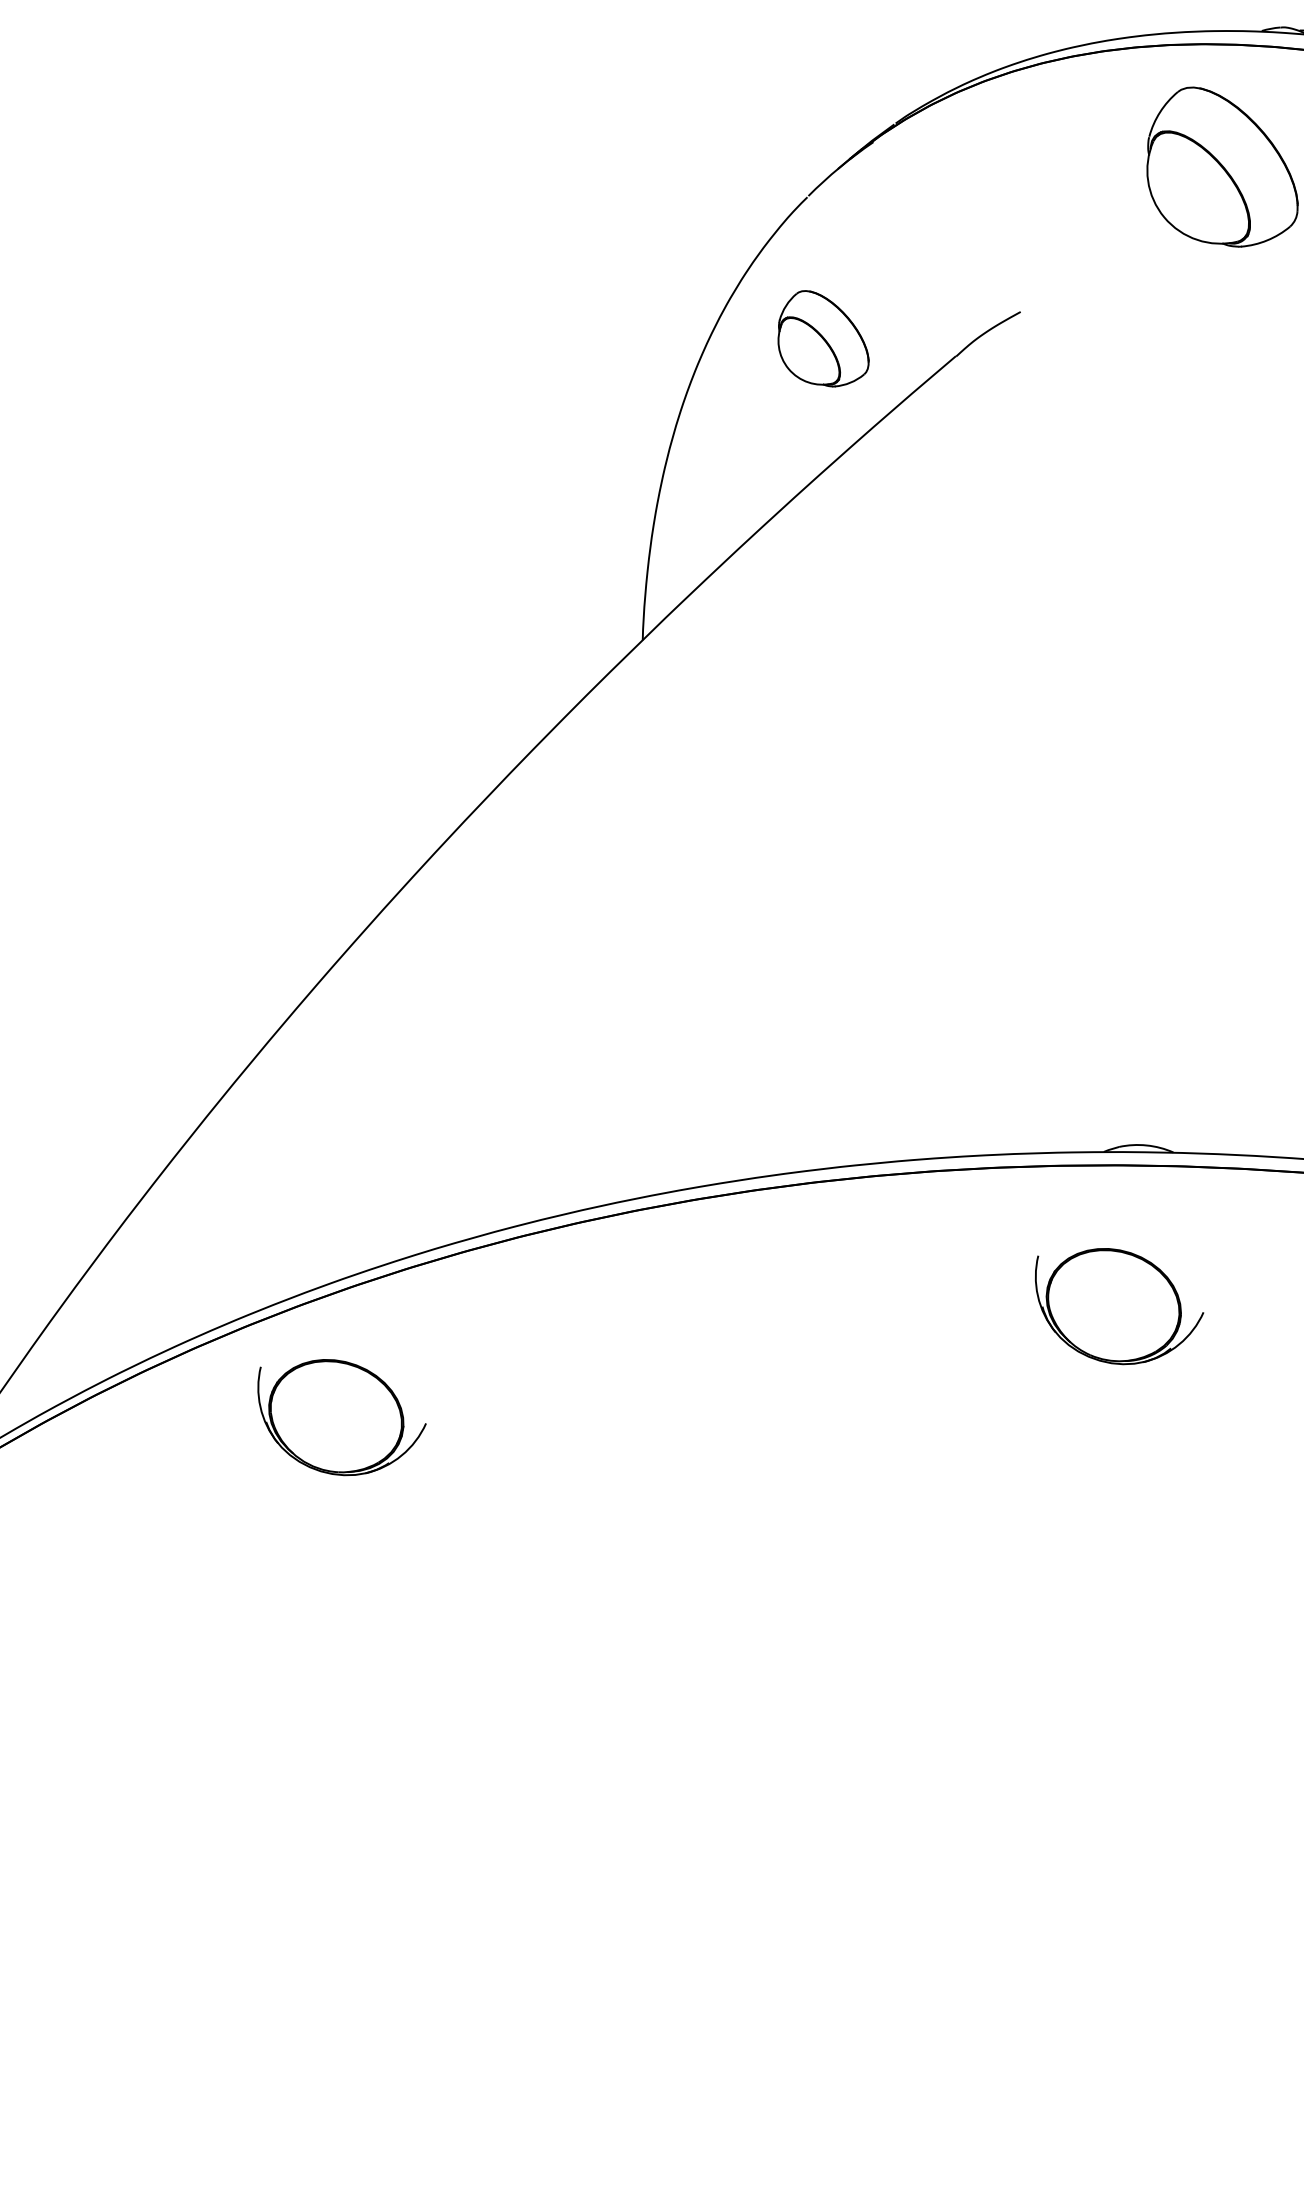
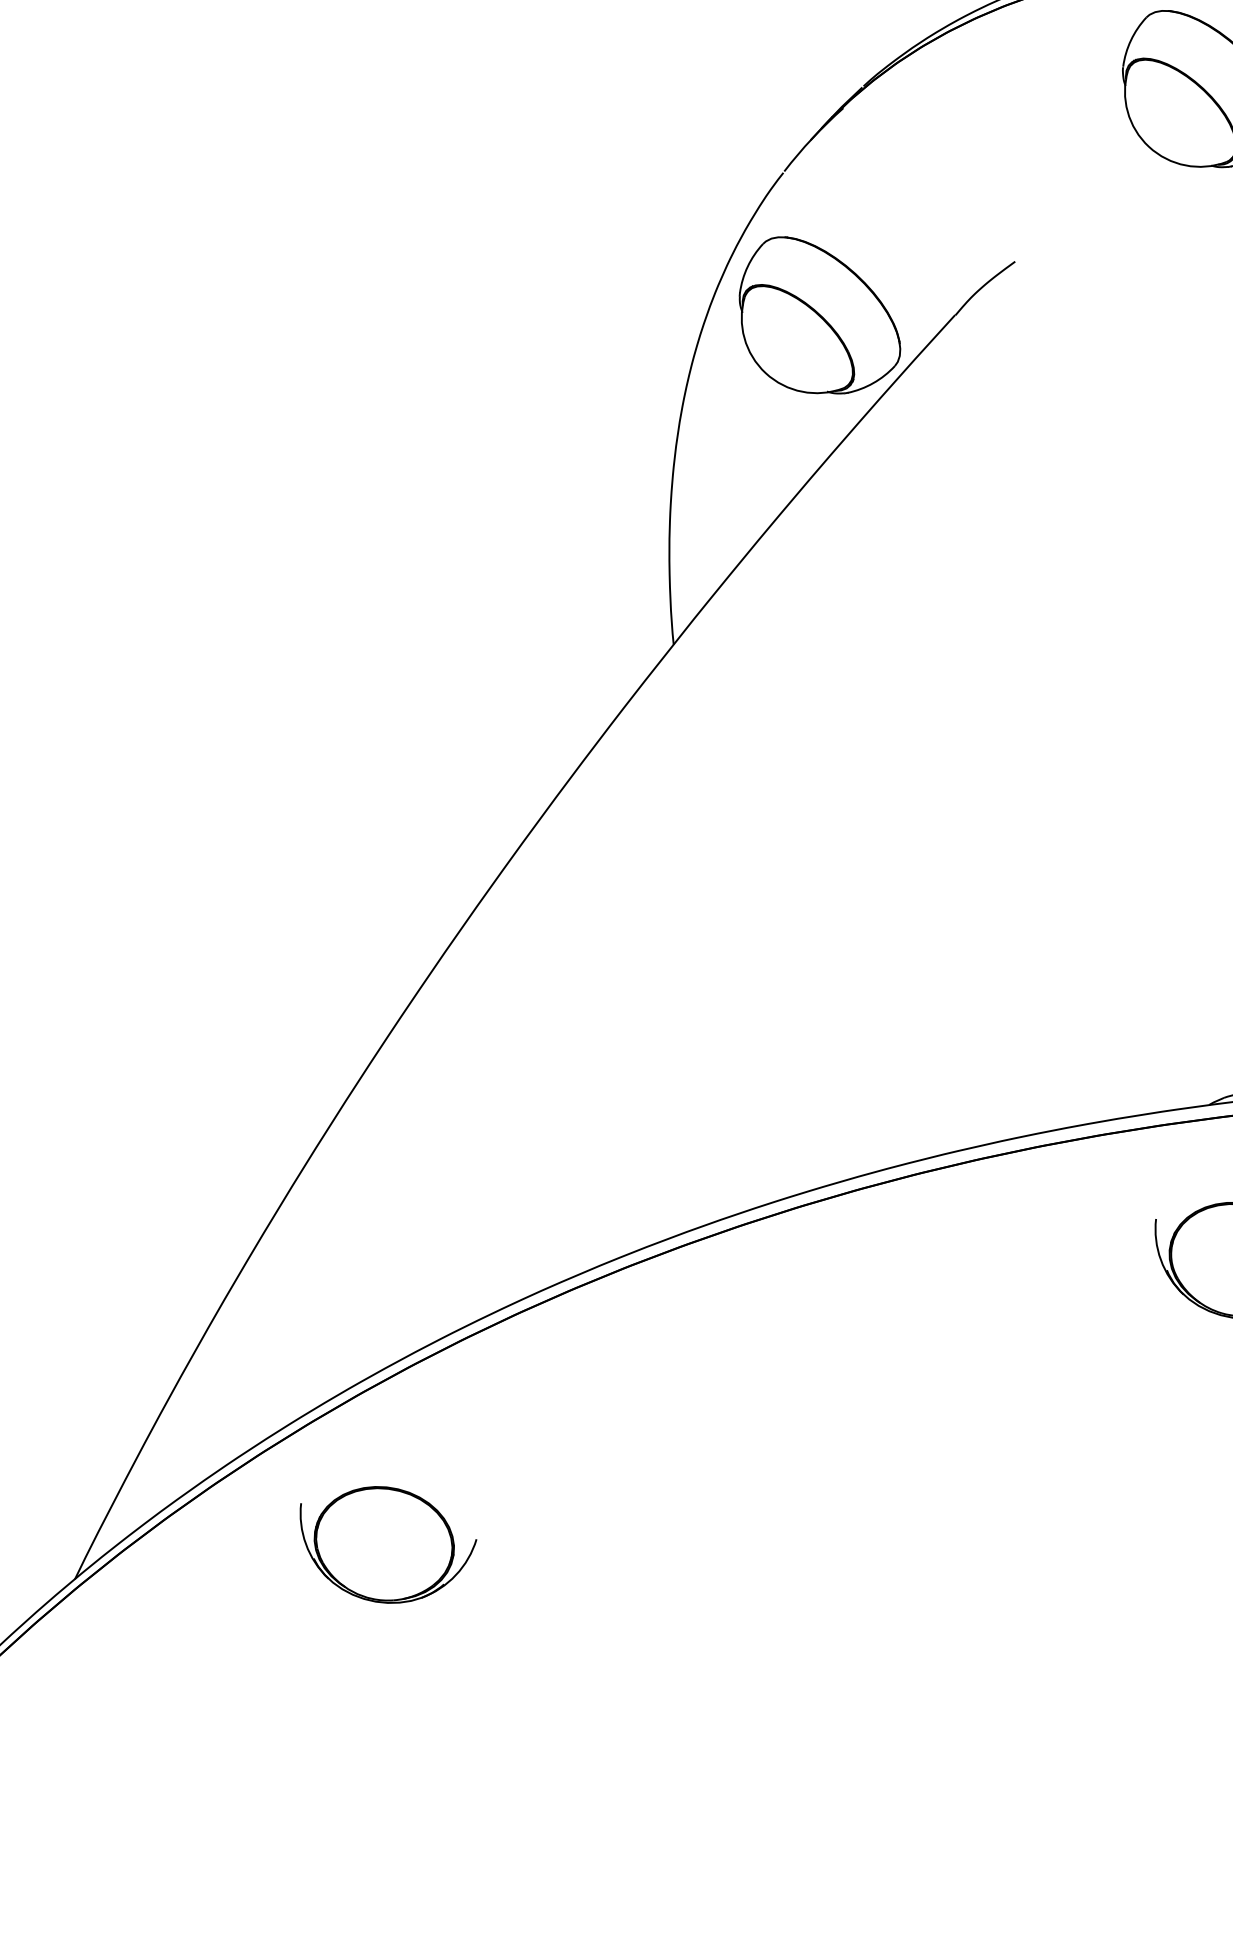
part: (823, 338) -> (818, 314), size x1.67
part: (341, 1417) -> (389, 1544), moved

